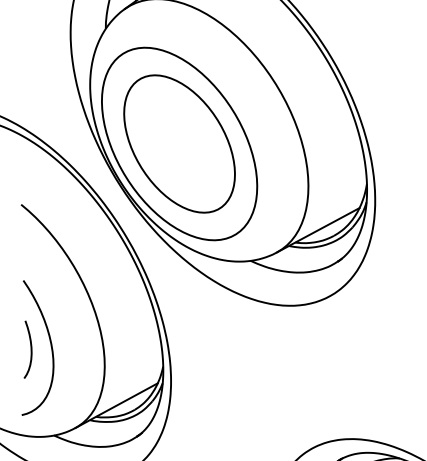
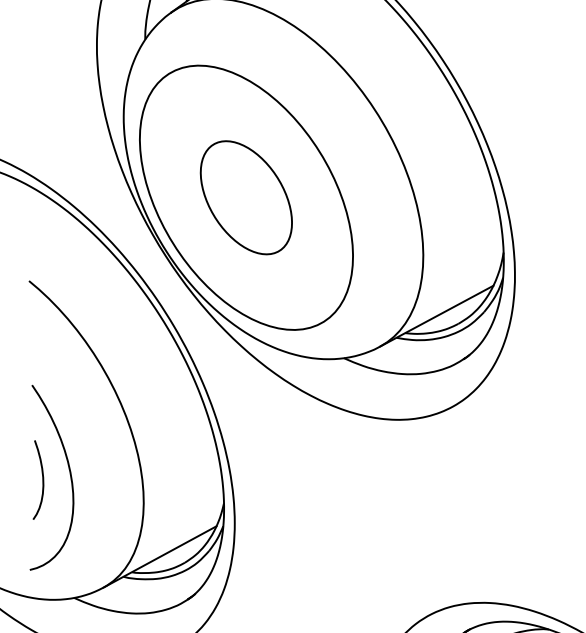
part: (179, 143) -> (246, 197), size x0.6

